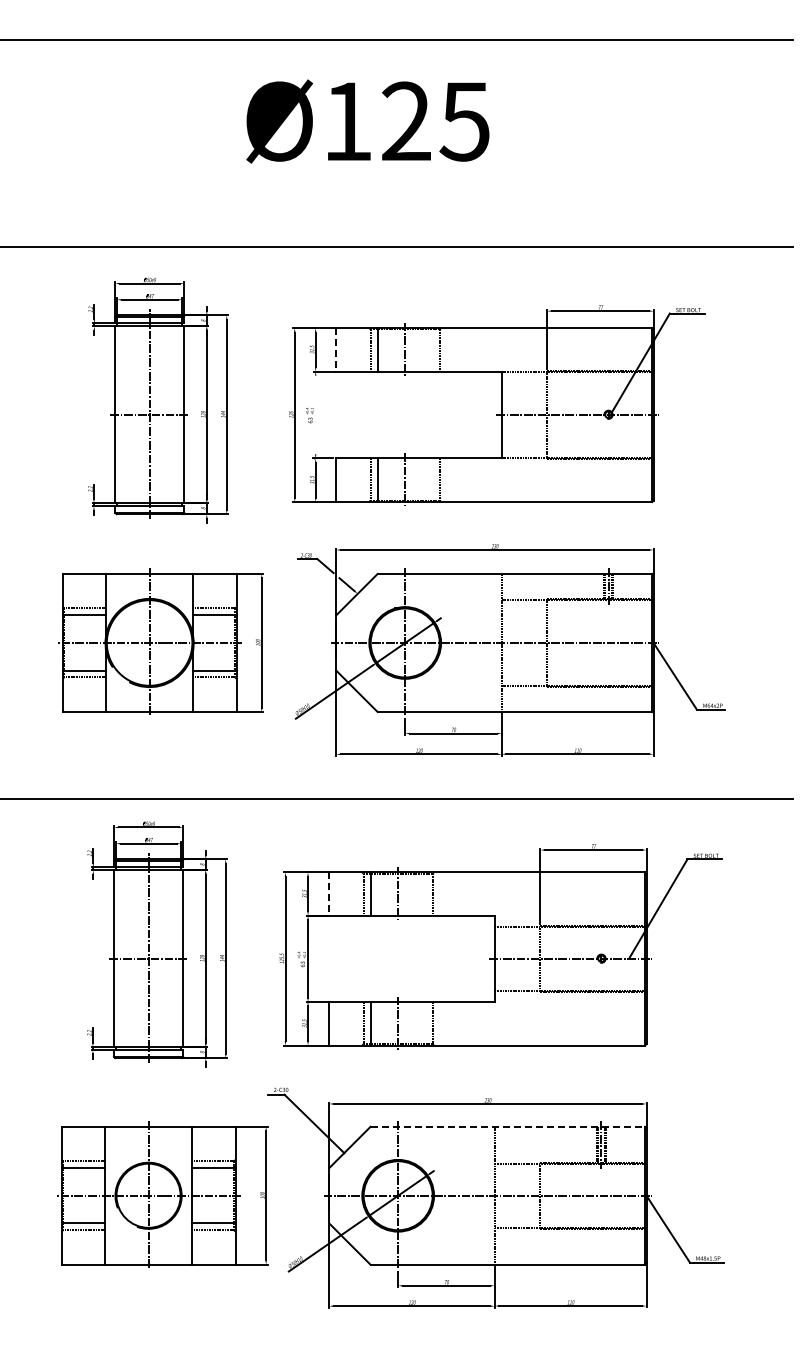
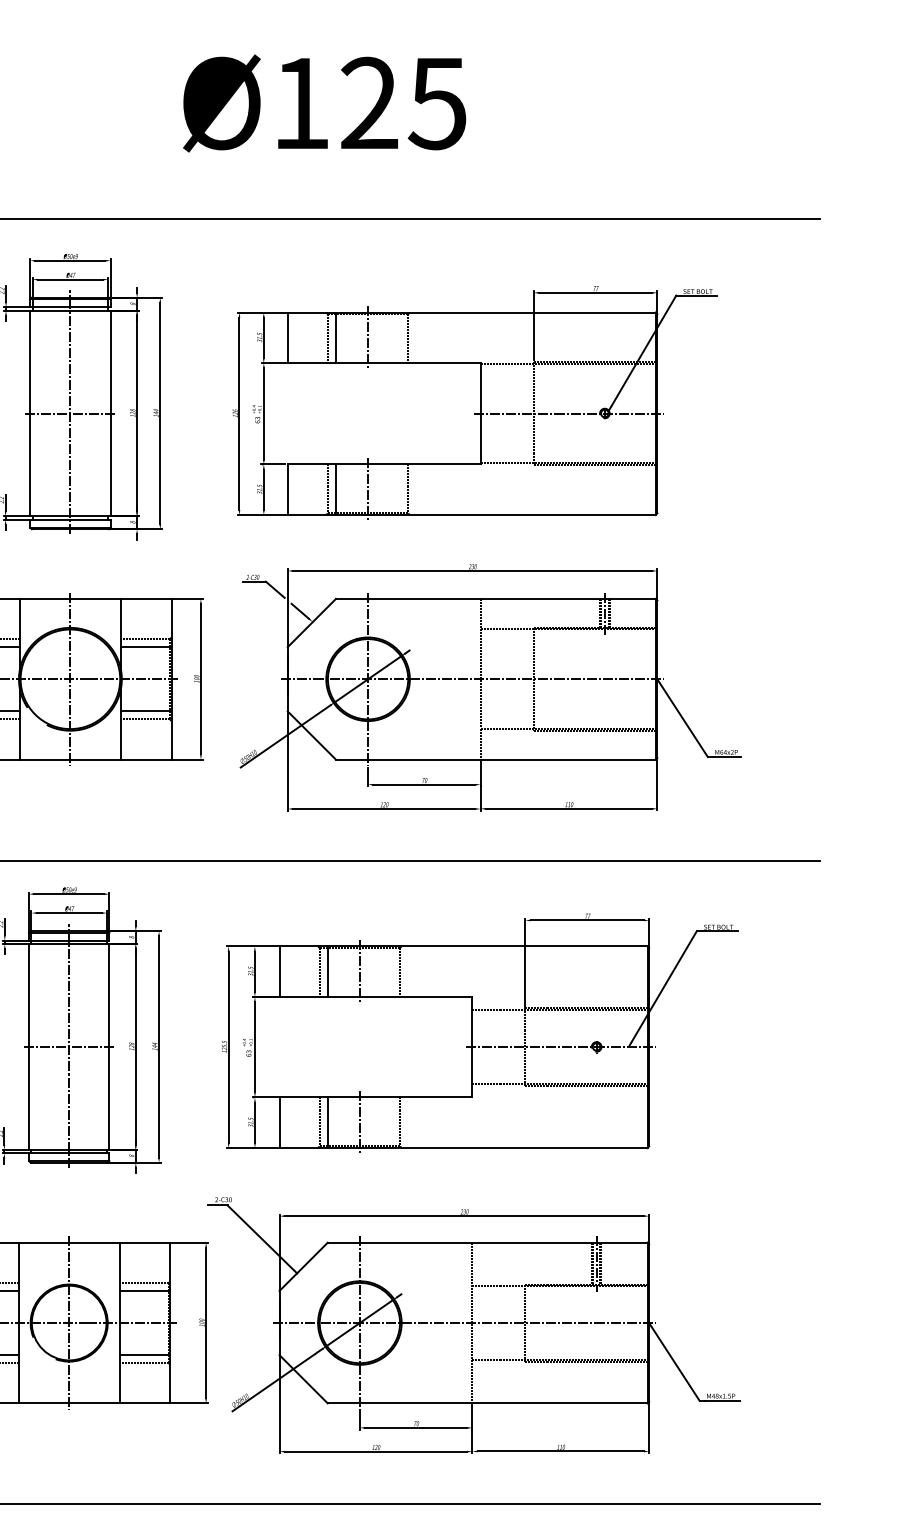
text: (367, 121) -> (324, 103), moved
line: (336, 349) -> (288, 337), dashed -> solid
line: (315, 414) -> (263, 413), added
line: (329, 894) -> (279, 972), dashed -> solid
line: (508, 1126) -> (488, 1242), dashed -> solid

